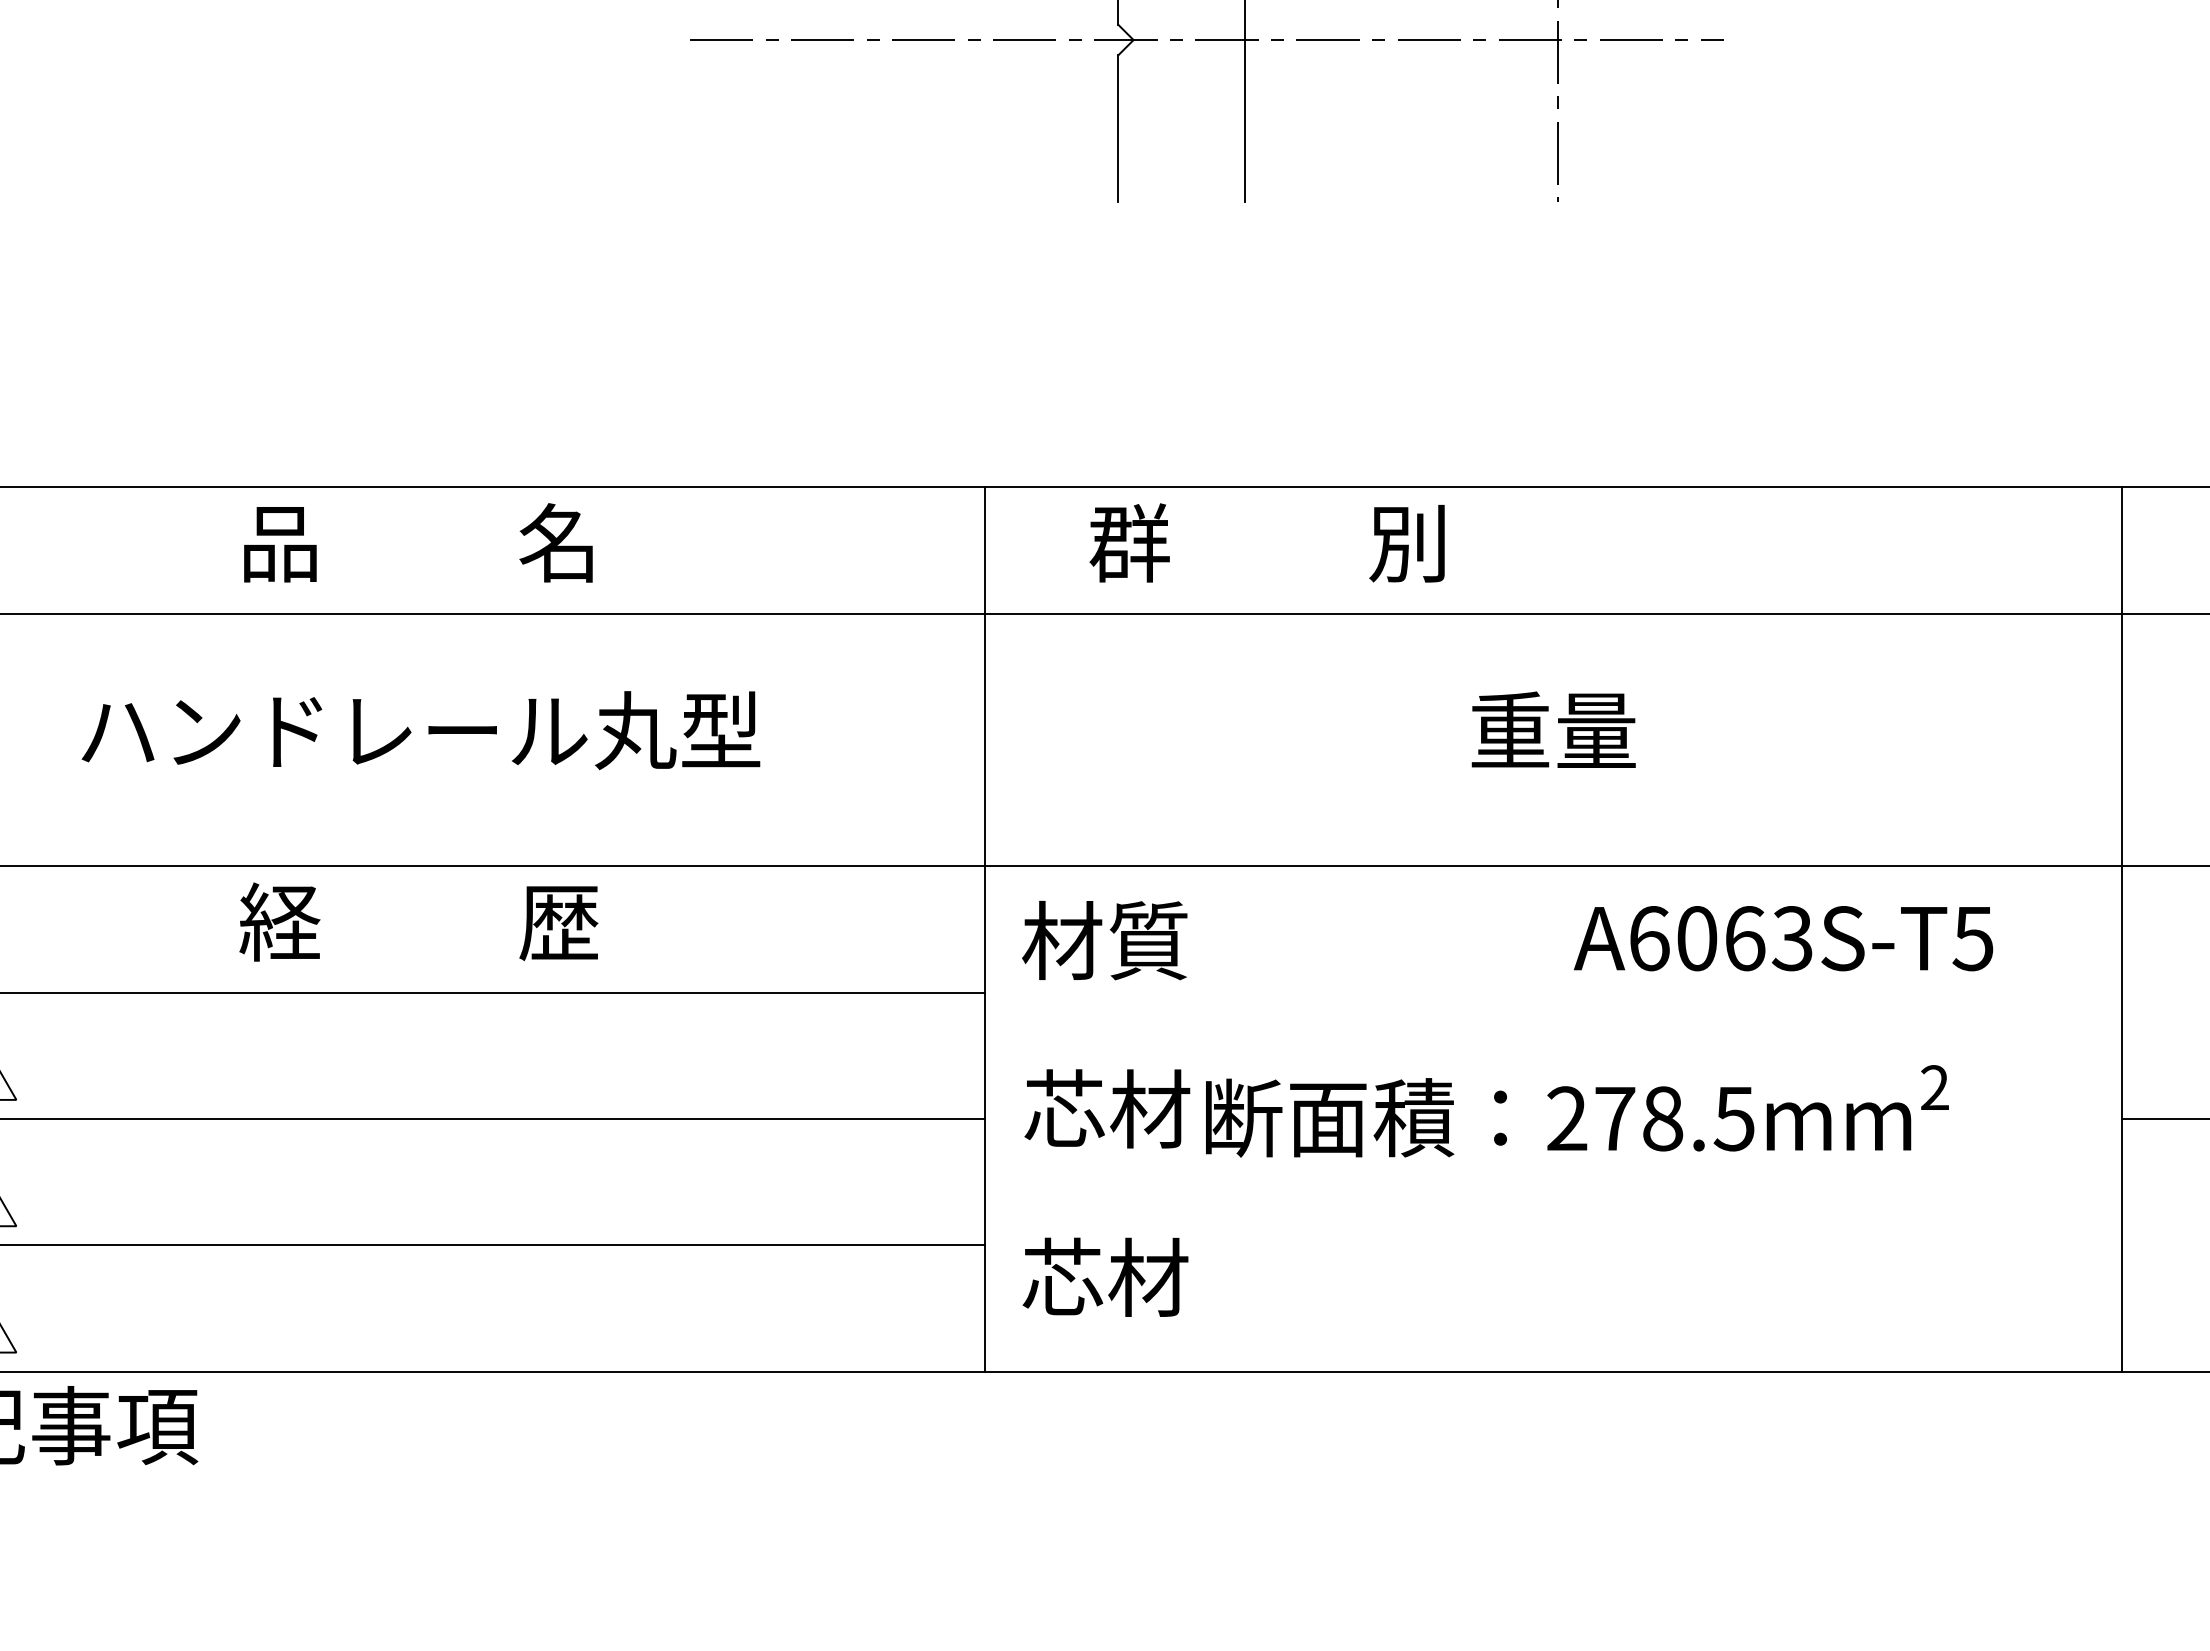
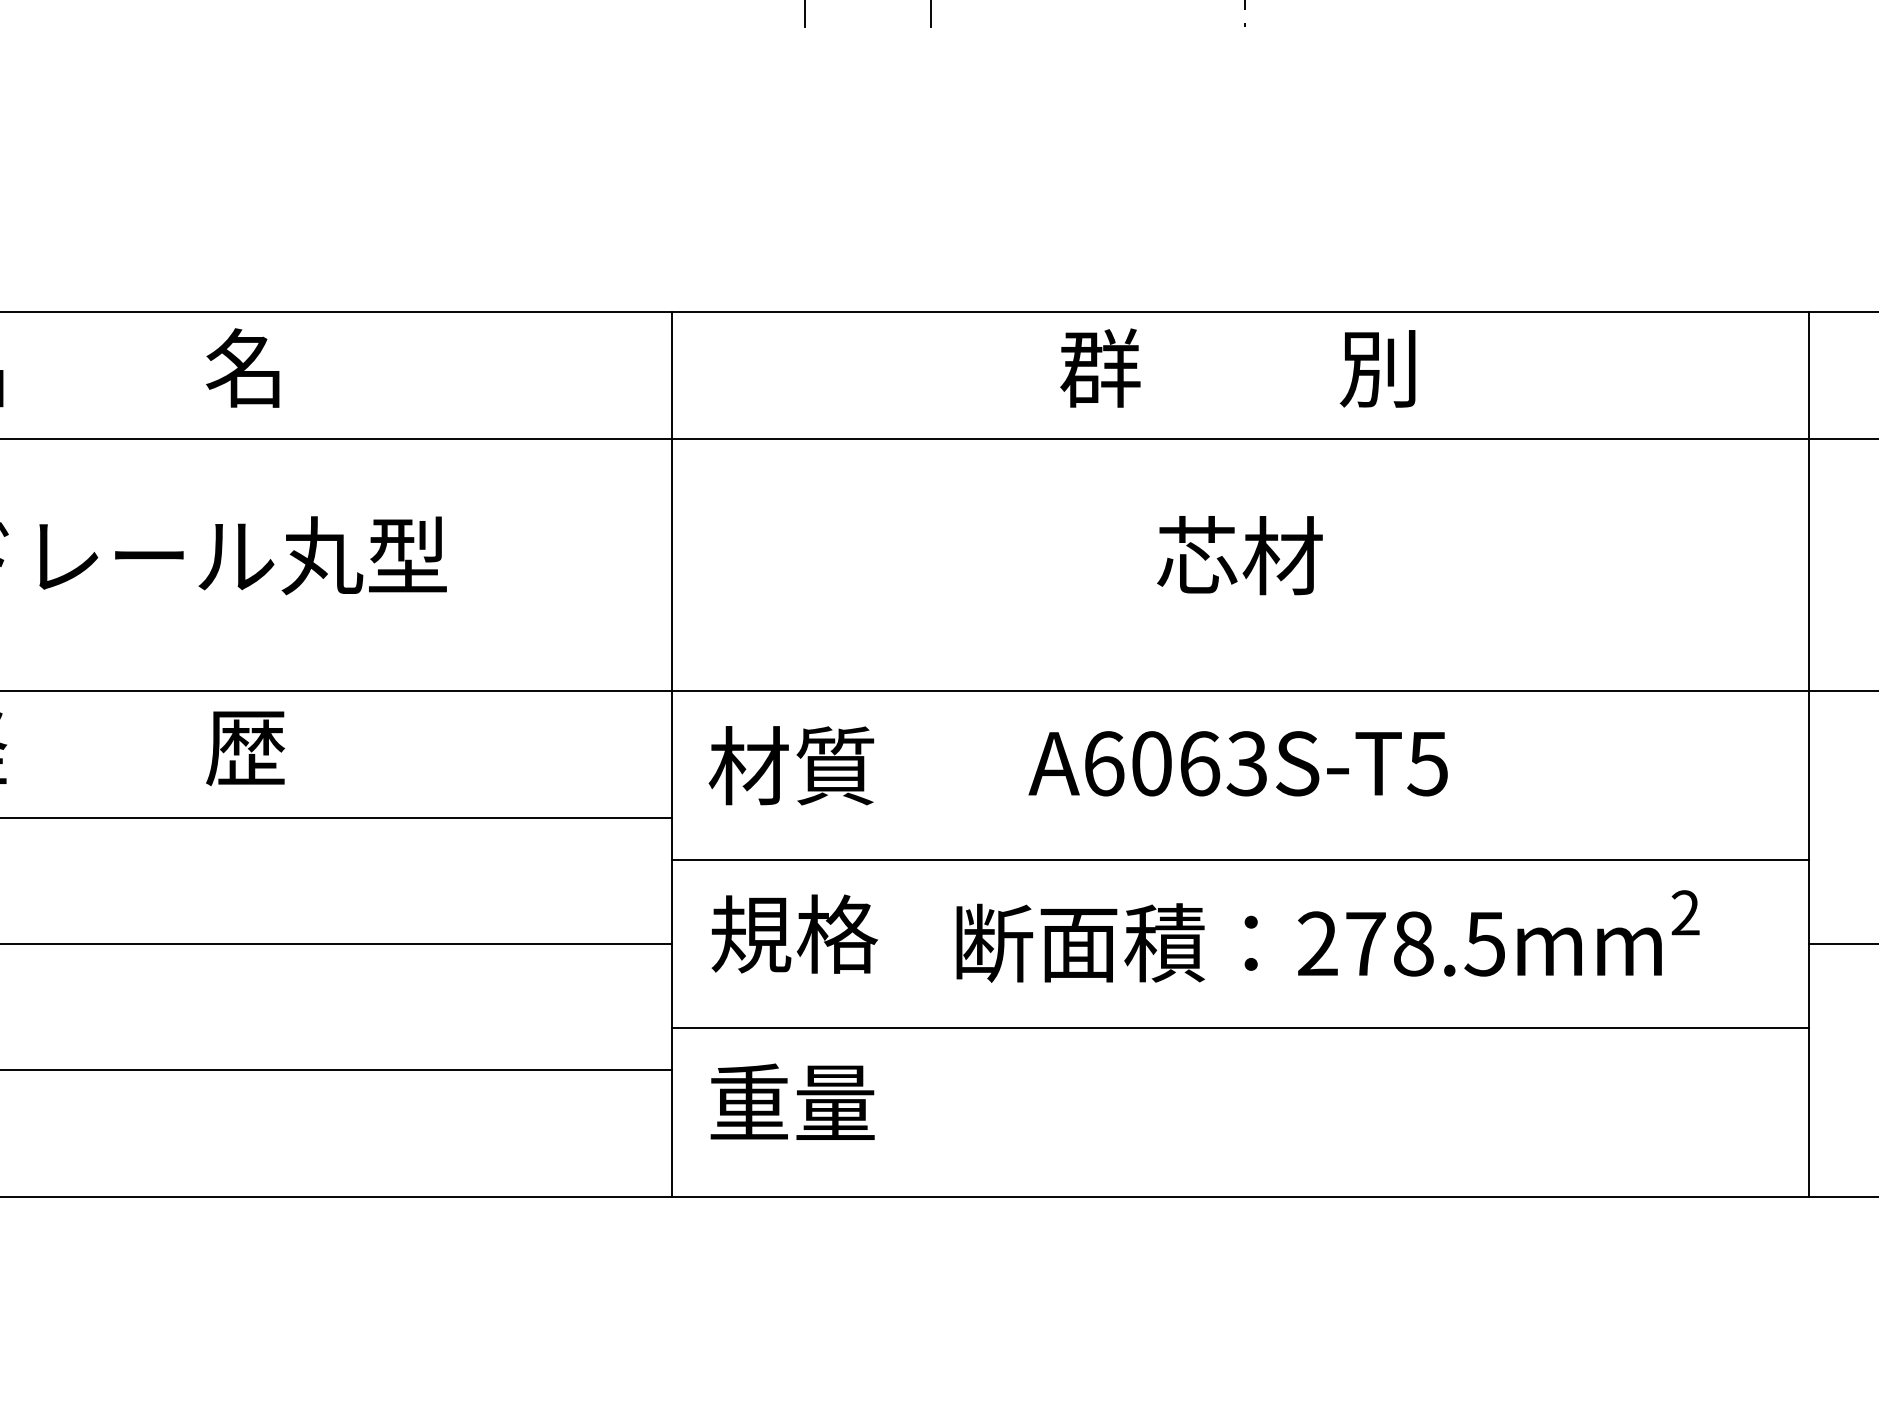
text: (1266, 542) -> (1237, 367), moved
text: (1553, 729) -> (1240, 554), 重量 -> 芯材
text: (1783, 938) -> (1238, 763), moved
line: (1553, 1034) -> (1240, 859), added
text: (1107, 1108) -> (794, 933), 芯材 -> 規格
text: (1577, 1111) -> (1328, 936), moved
line: (1553, 1203) -> (1240, 1028), added
text: (1105, 1276) -> (792, 1101), 芯材 -> 重量

